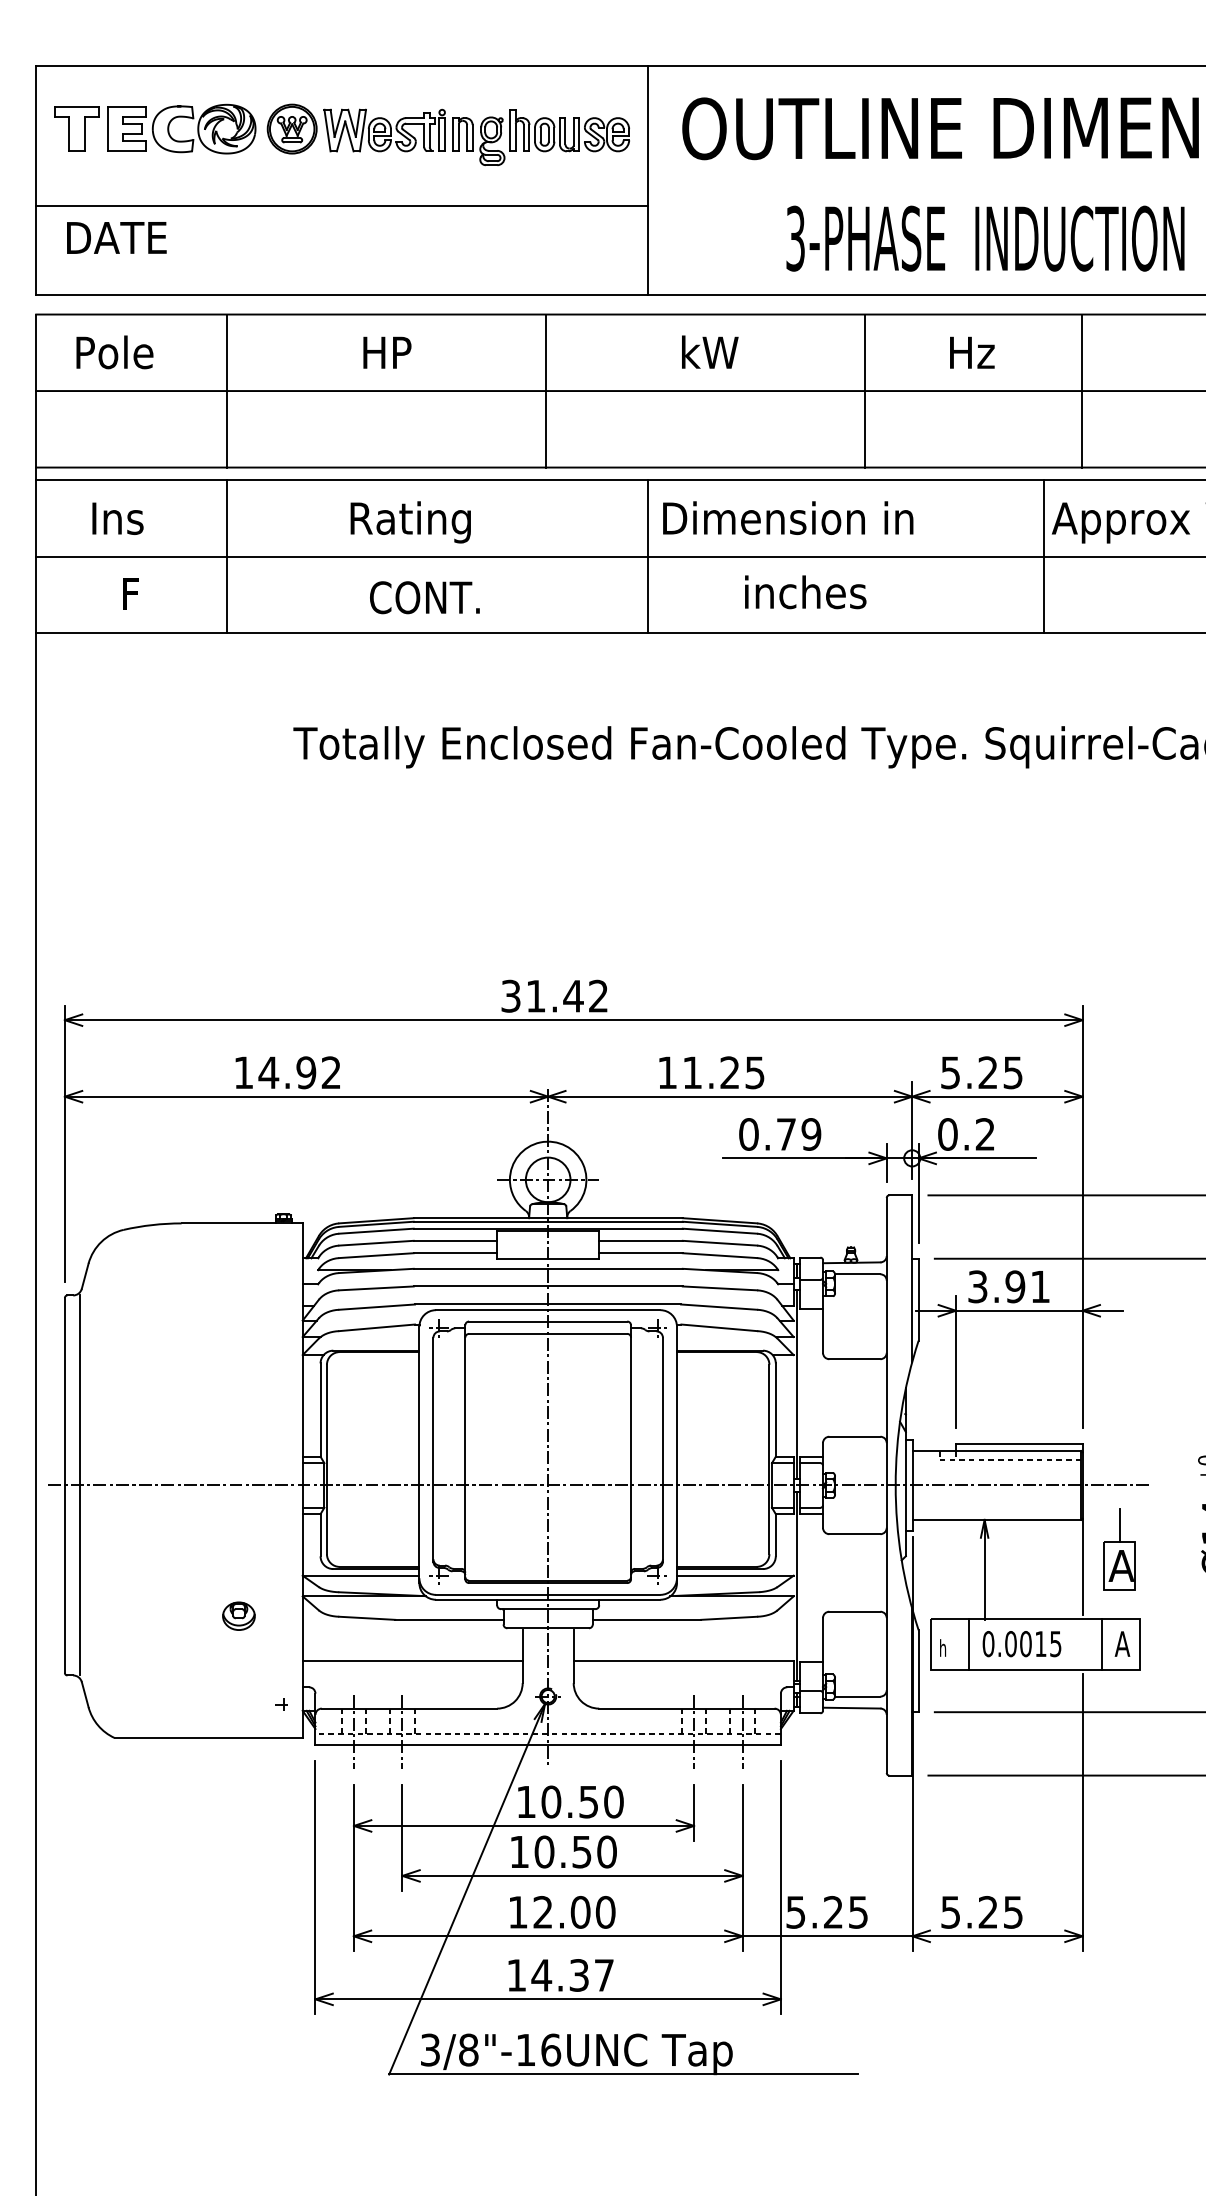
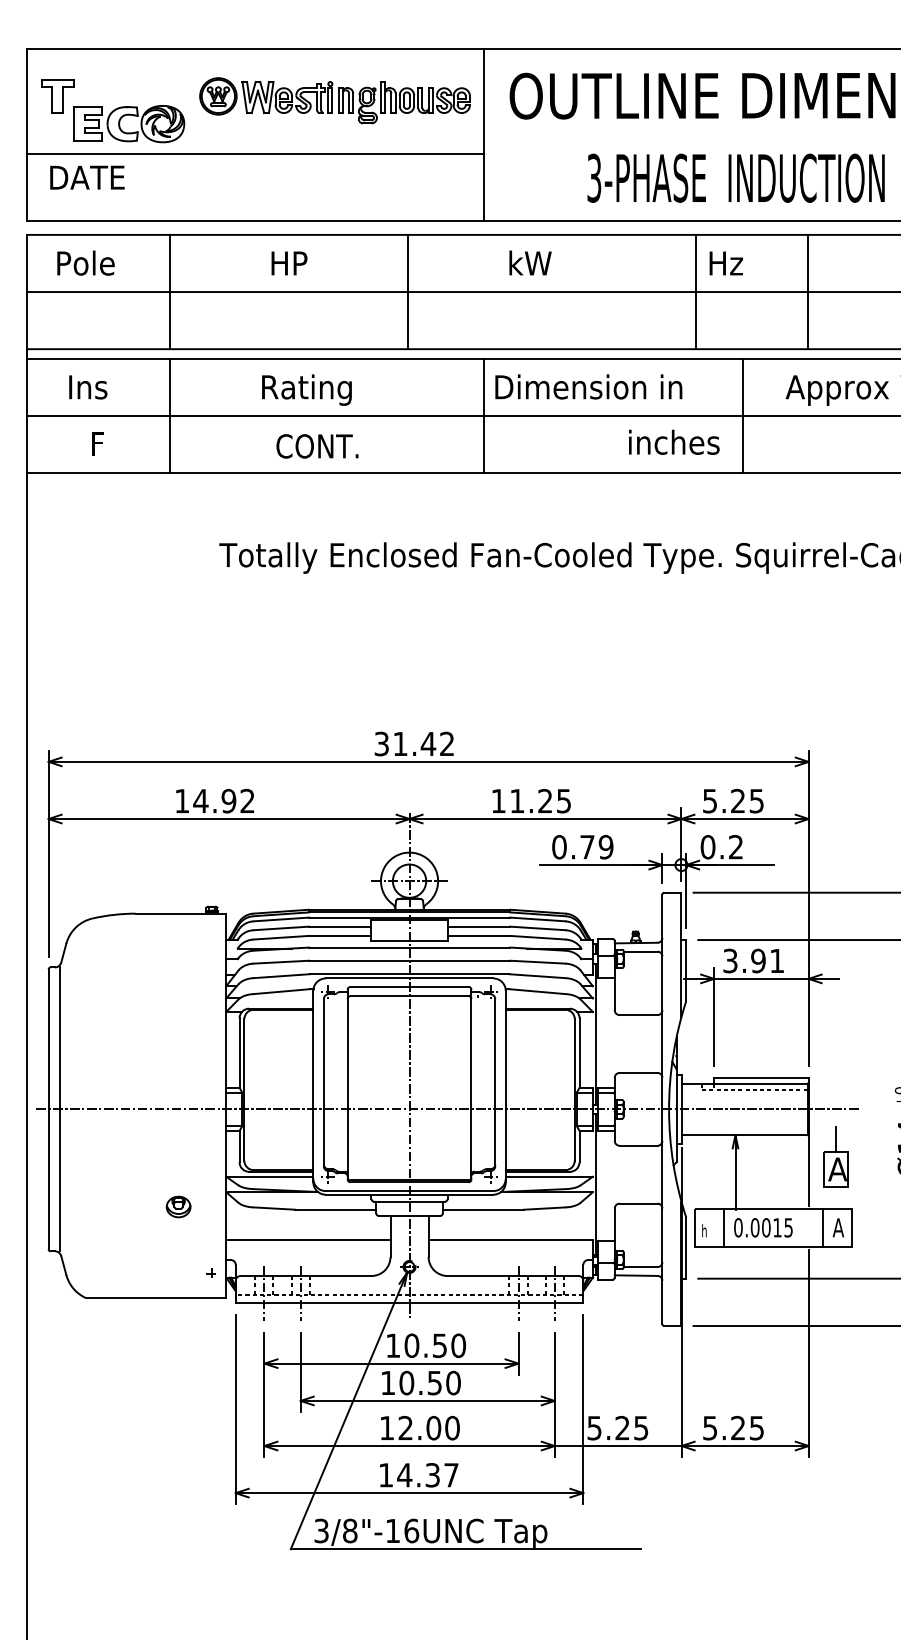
part: (181, 117) -> (129, 115), moved
line: (865, 390) -> (696, 291), moved
line: (1043, 556) -> (742, 415), moved
text: (805, 592) -> (674, 442), moved

